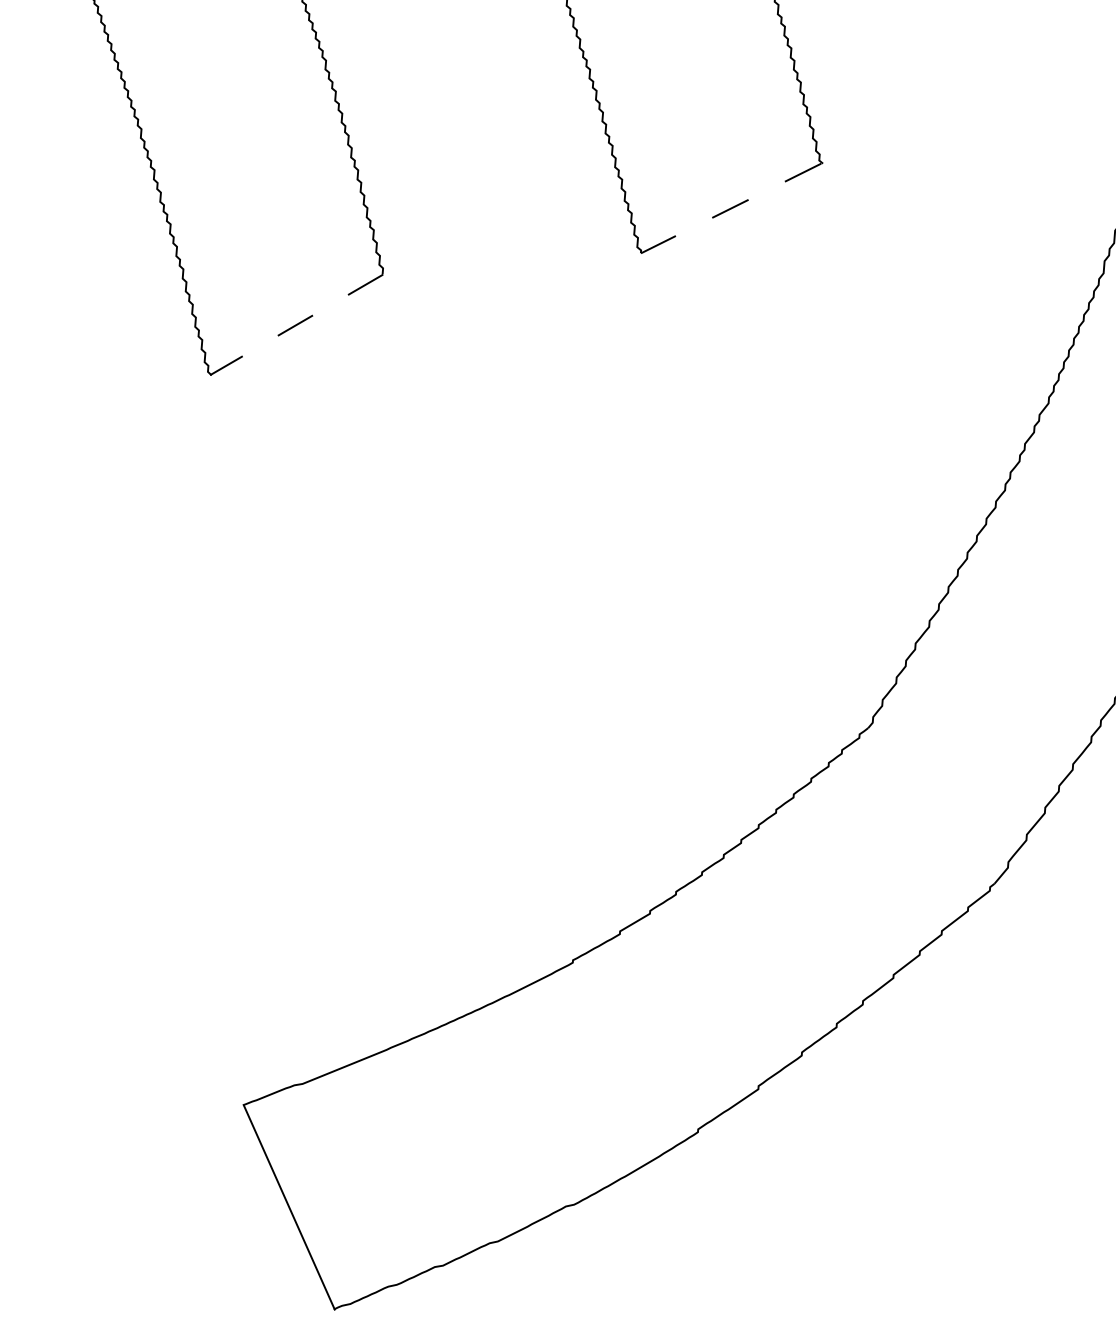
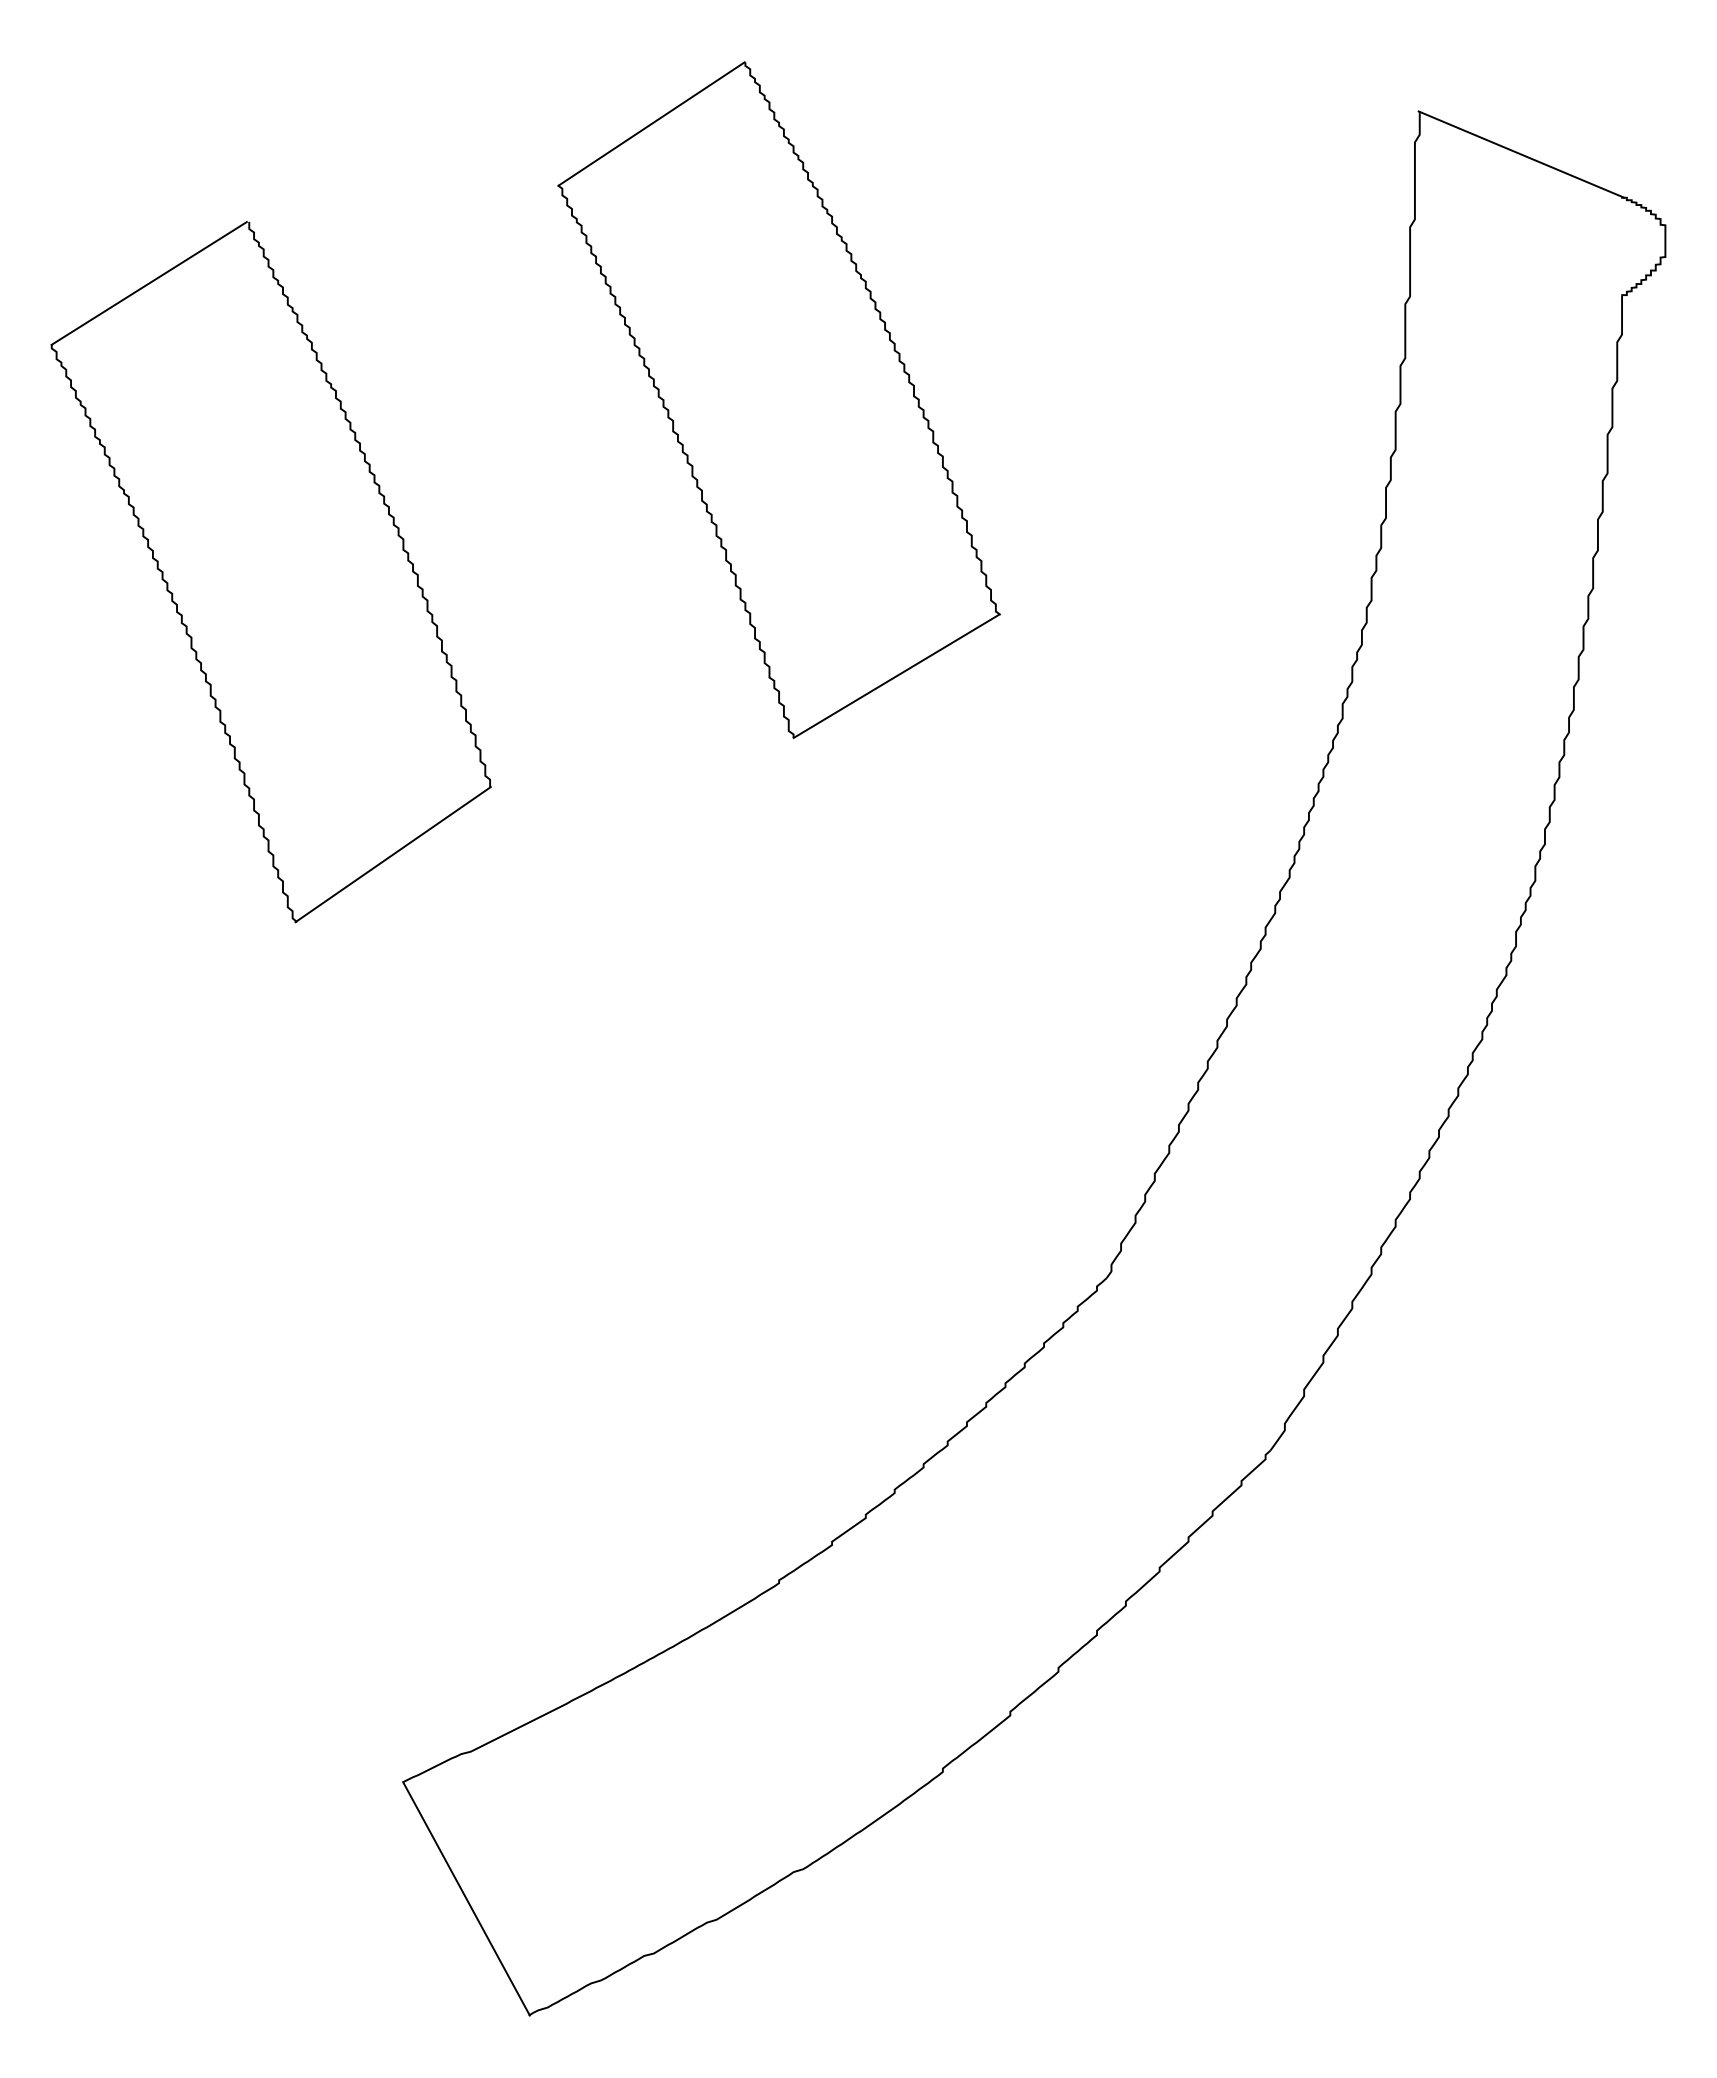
line: (730, 208) -> (895, 676), dashed -> solid
line: (296, 324) -> (393, 854), dashed -> solid

